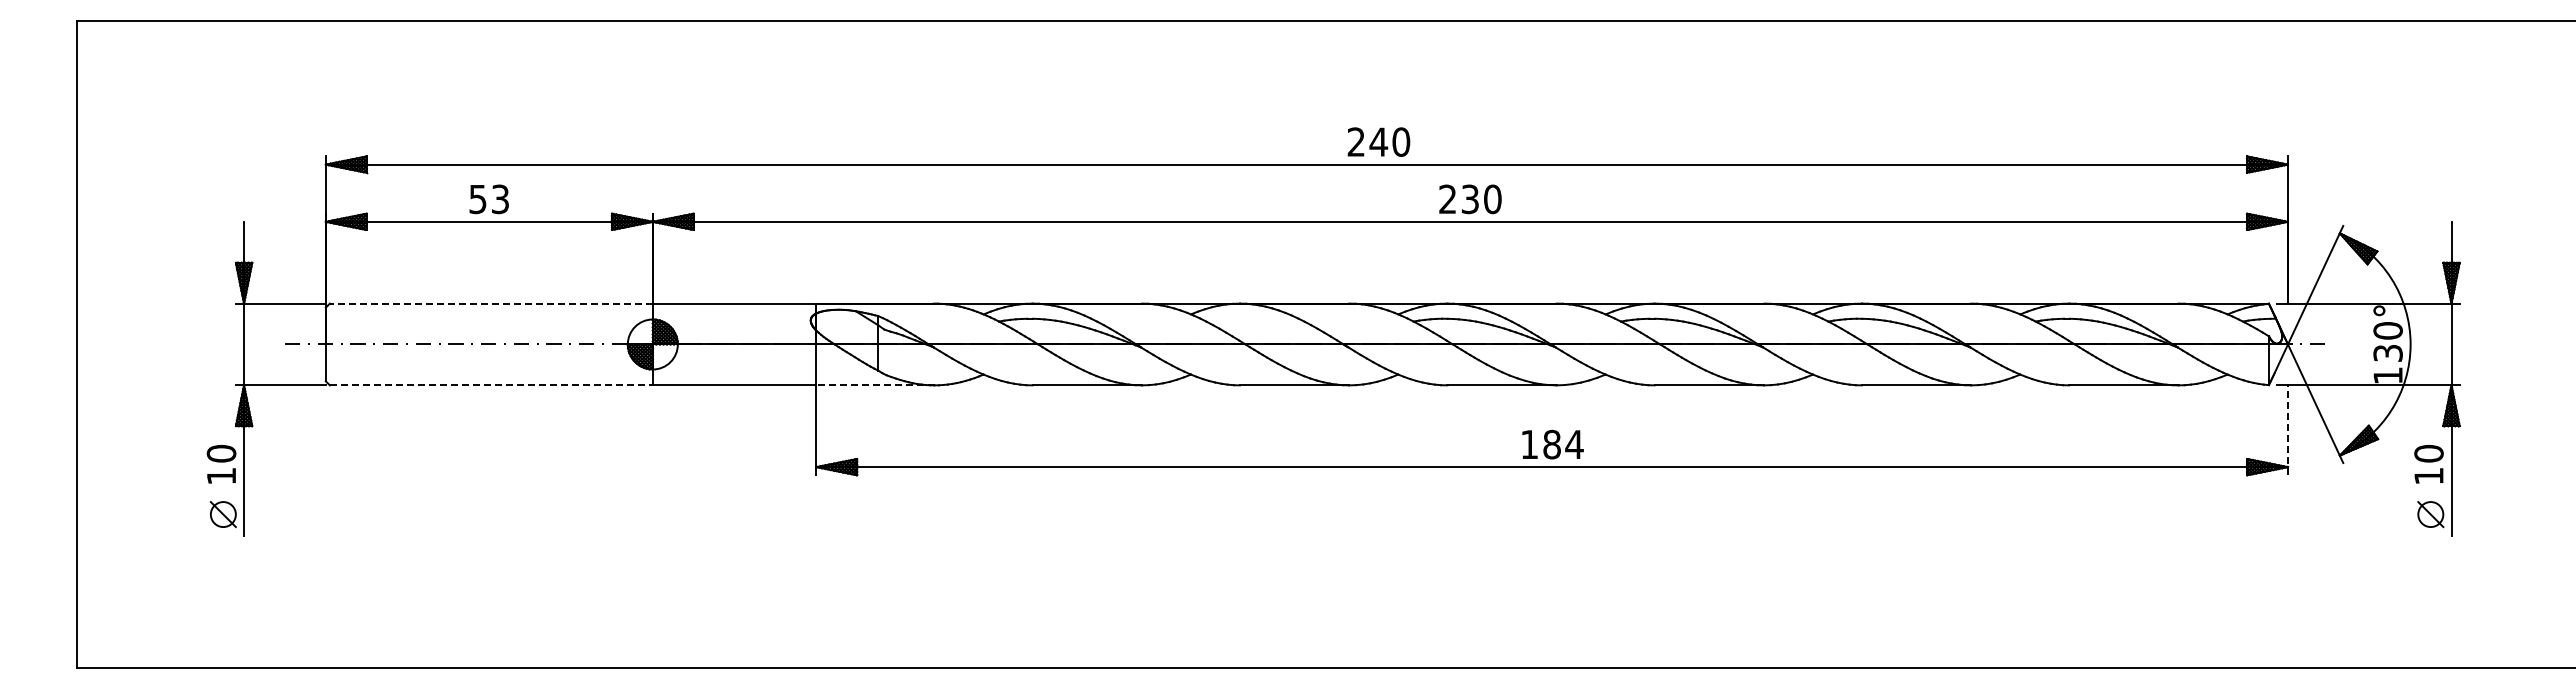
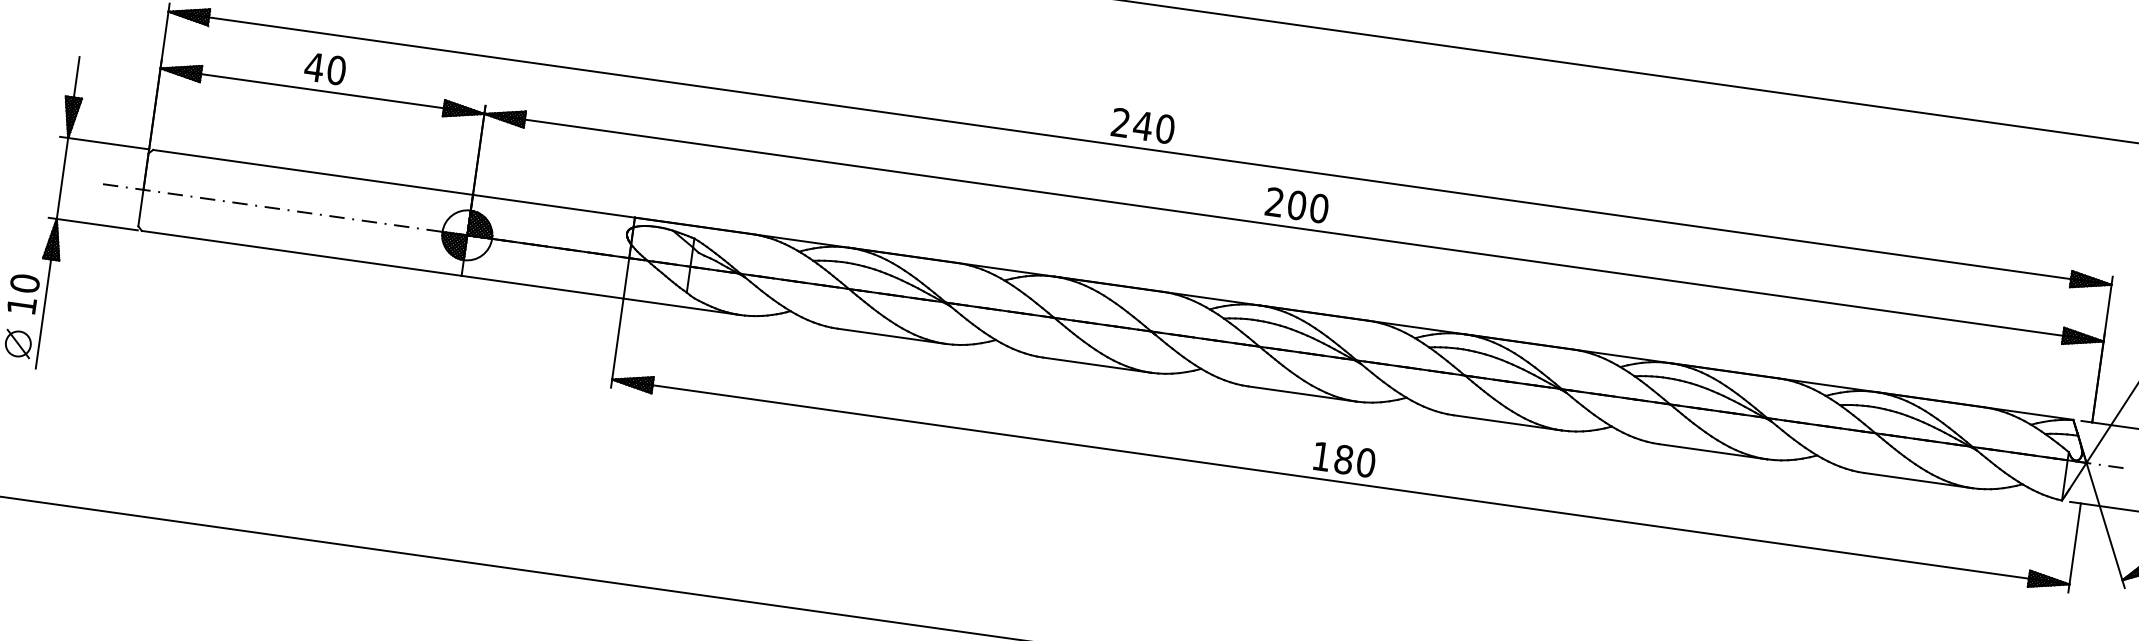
text: (1378, 141) -> (1142, 125), moved
text: (488, 199) -> (324, 68), 53 -> 40
text: (1470, 199) -> (1297, 205), 230 -> 200
line: (490, 303) -> (312, 172), dashed -> solid
line: (491, 385) -> (301, 253), dashed -> solid
line: (874, 385) -> (681, 306), dashed -> solid
line: (2287, 430) -> (2074, 548), dashed -> solid
text: (1574, 444) -> (1366, 462), 184 -> 180

